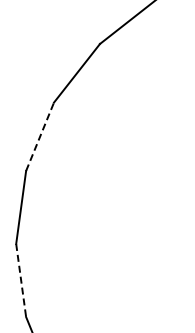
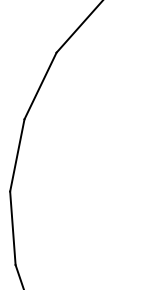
line: (40, 136) -> (40, 85), dashed -> solid
line: (21, 280) -> (13, 228), dashed -> solid

